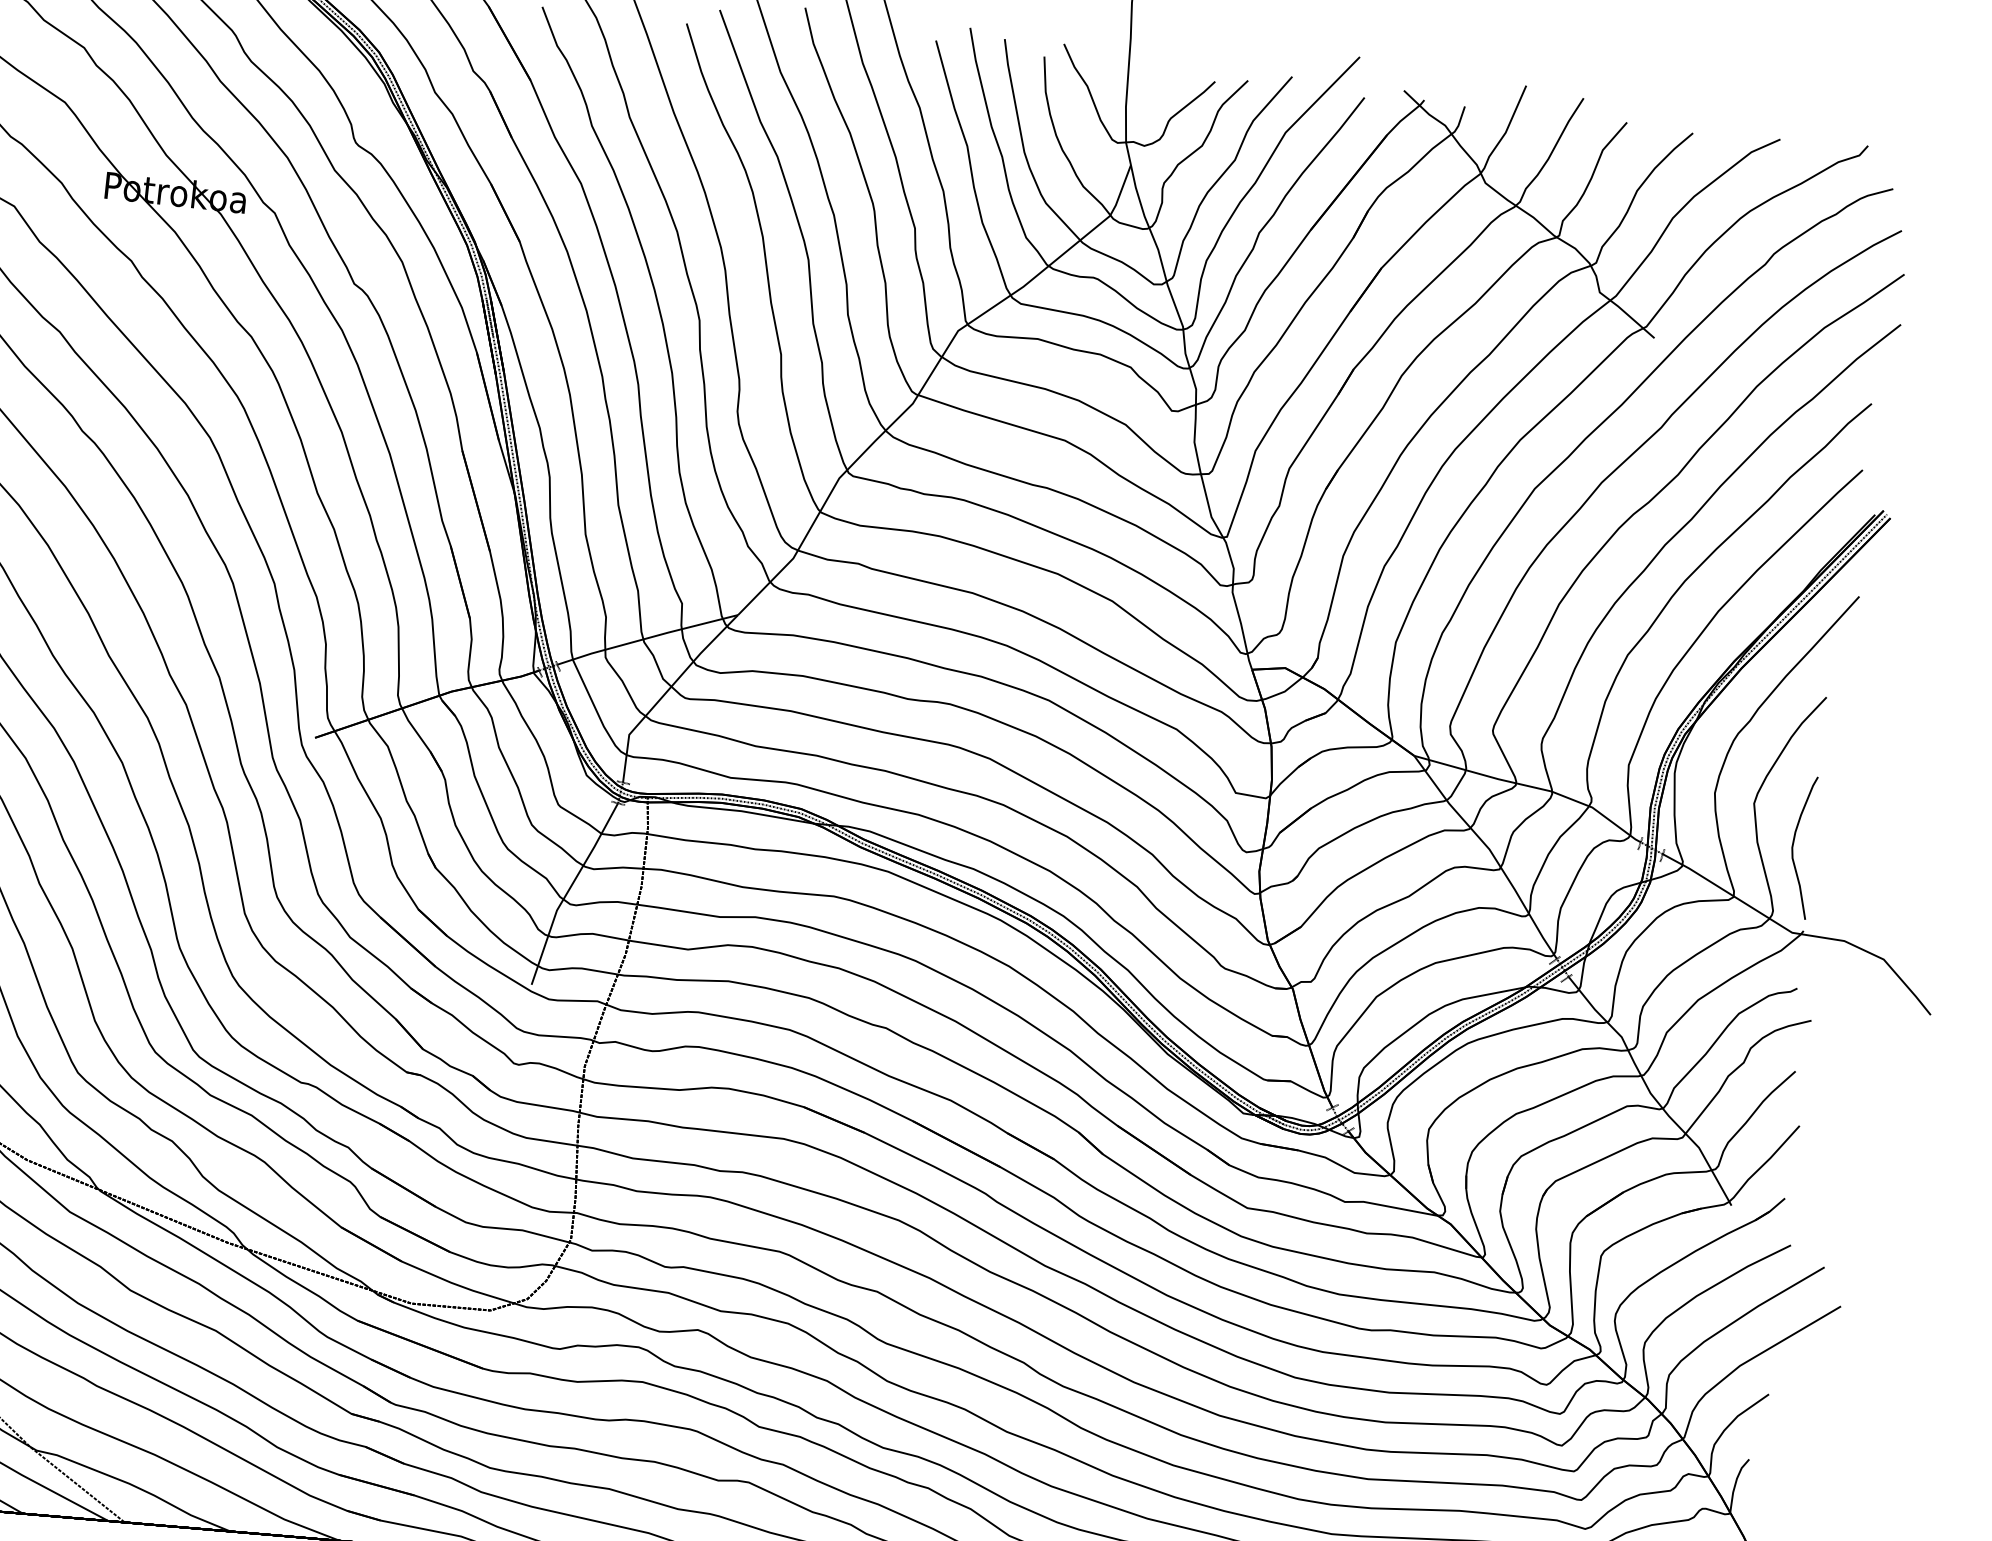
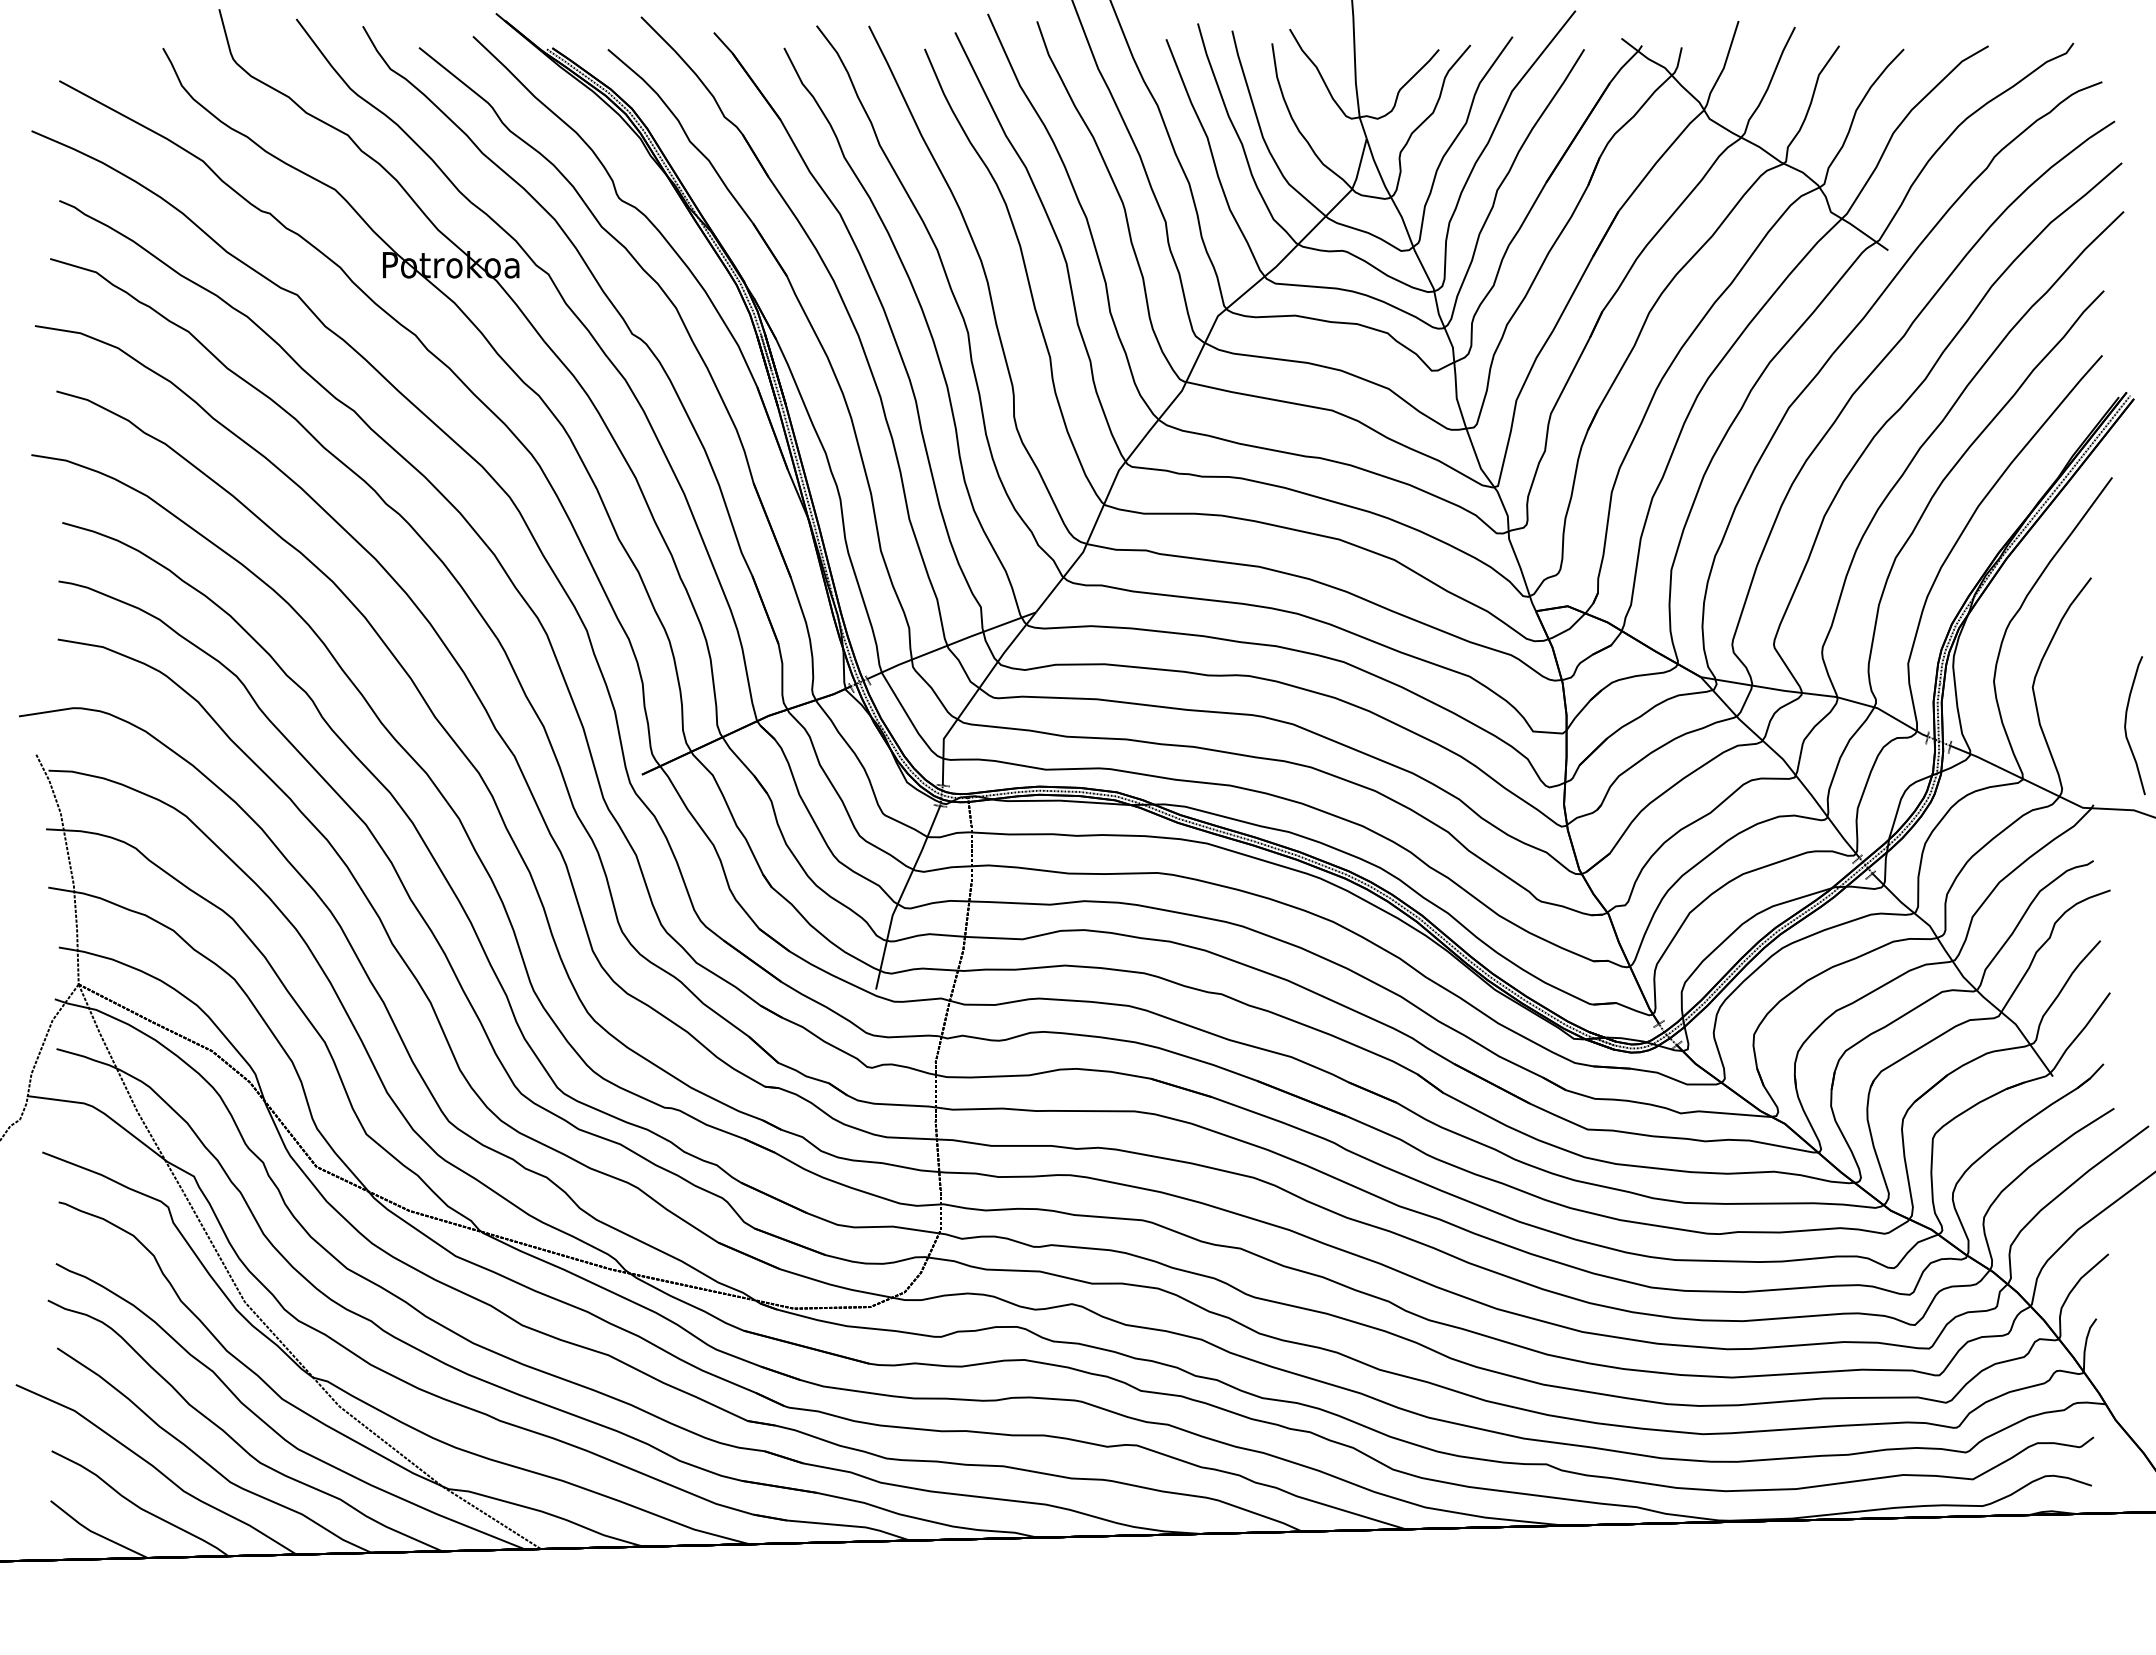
curve: (1793, 846) -> (2126, 725), moved

